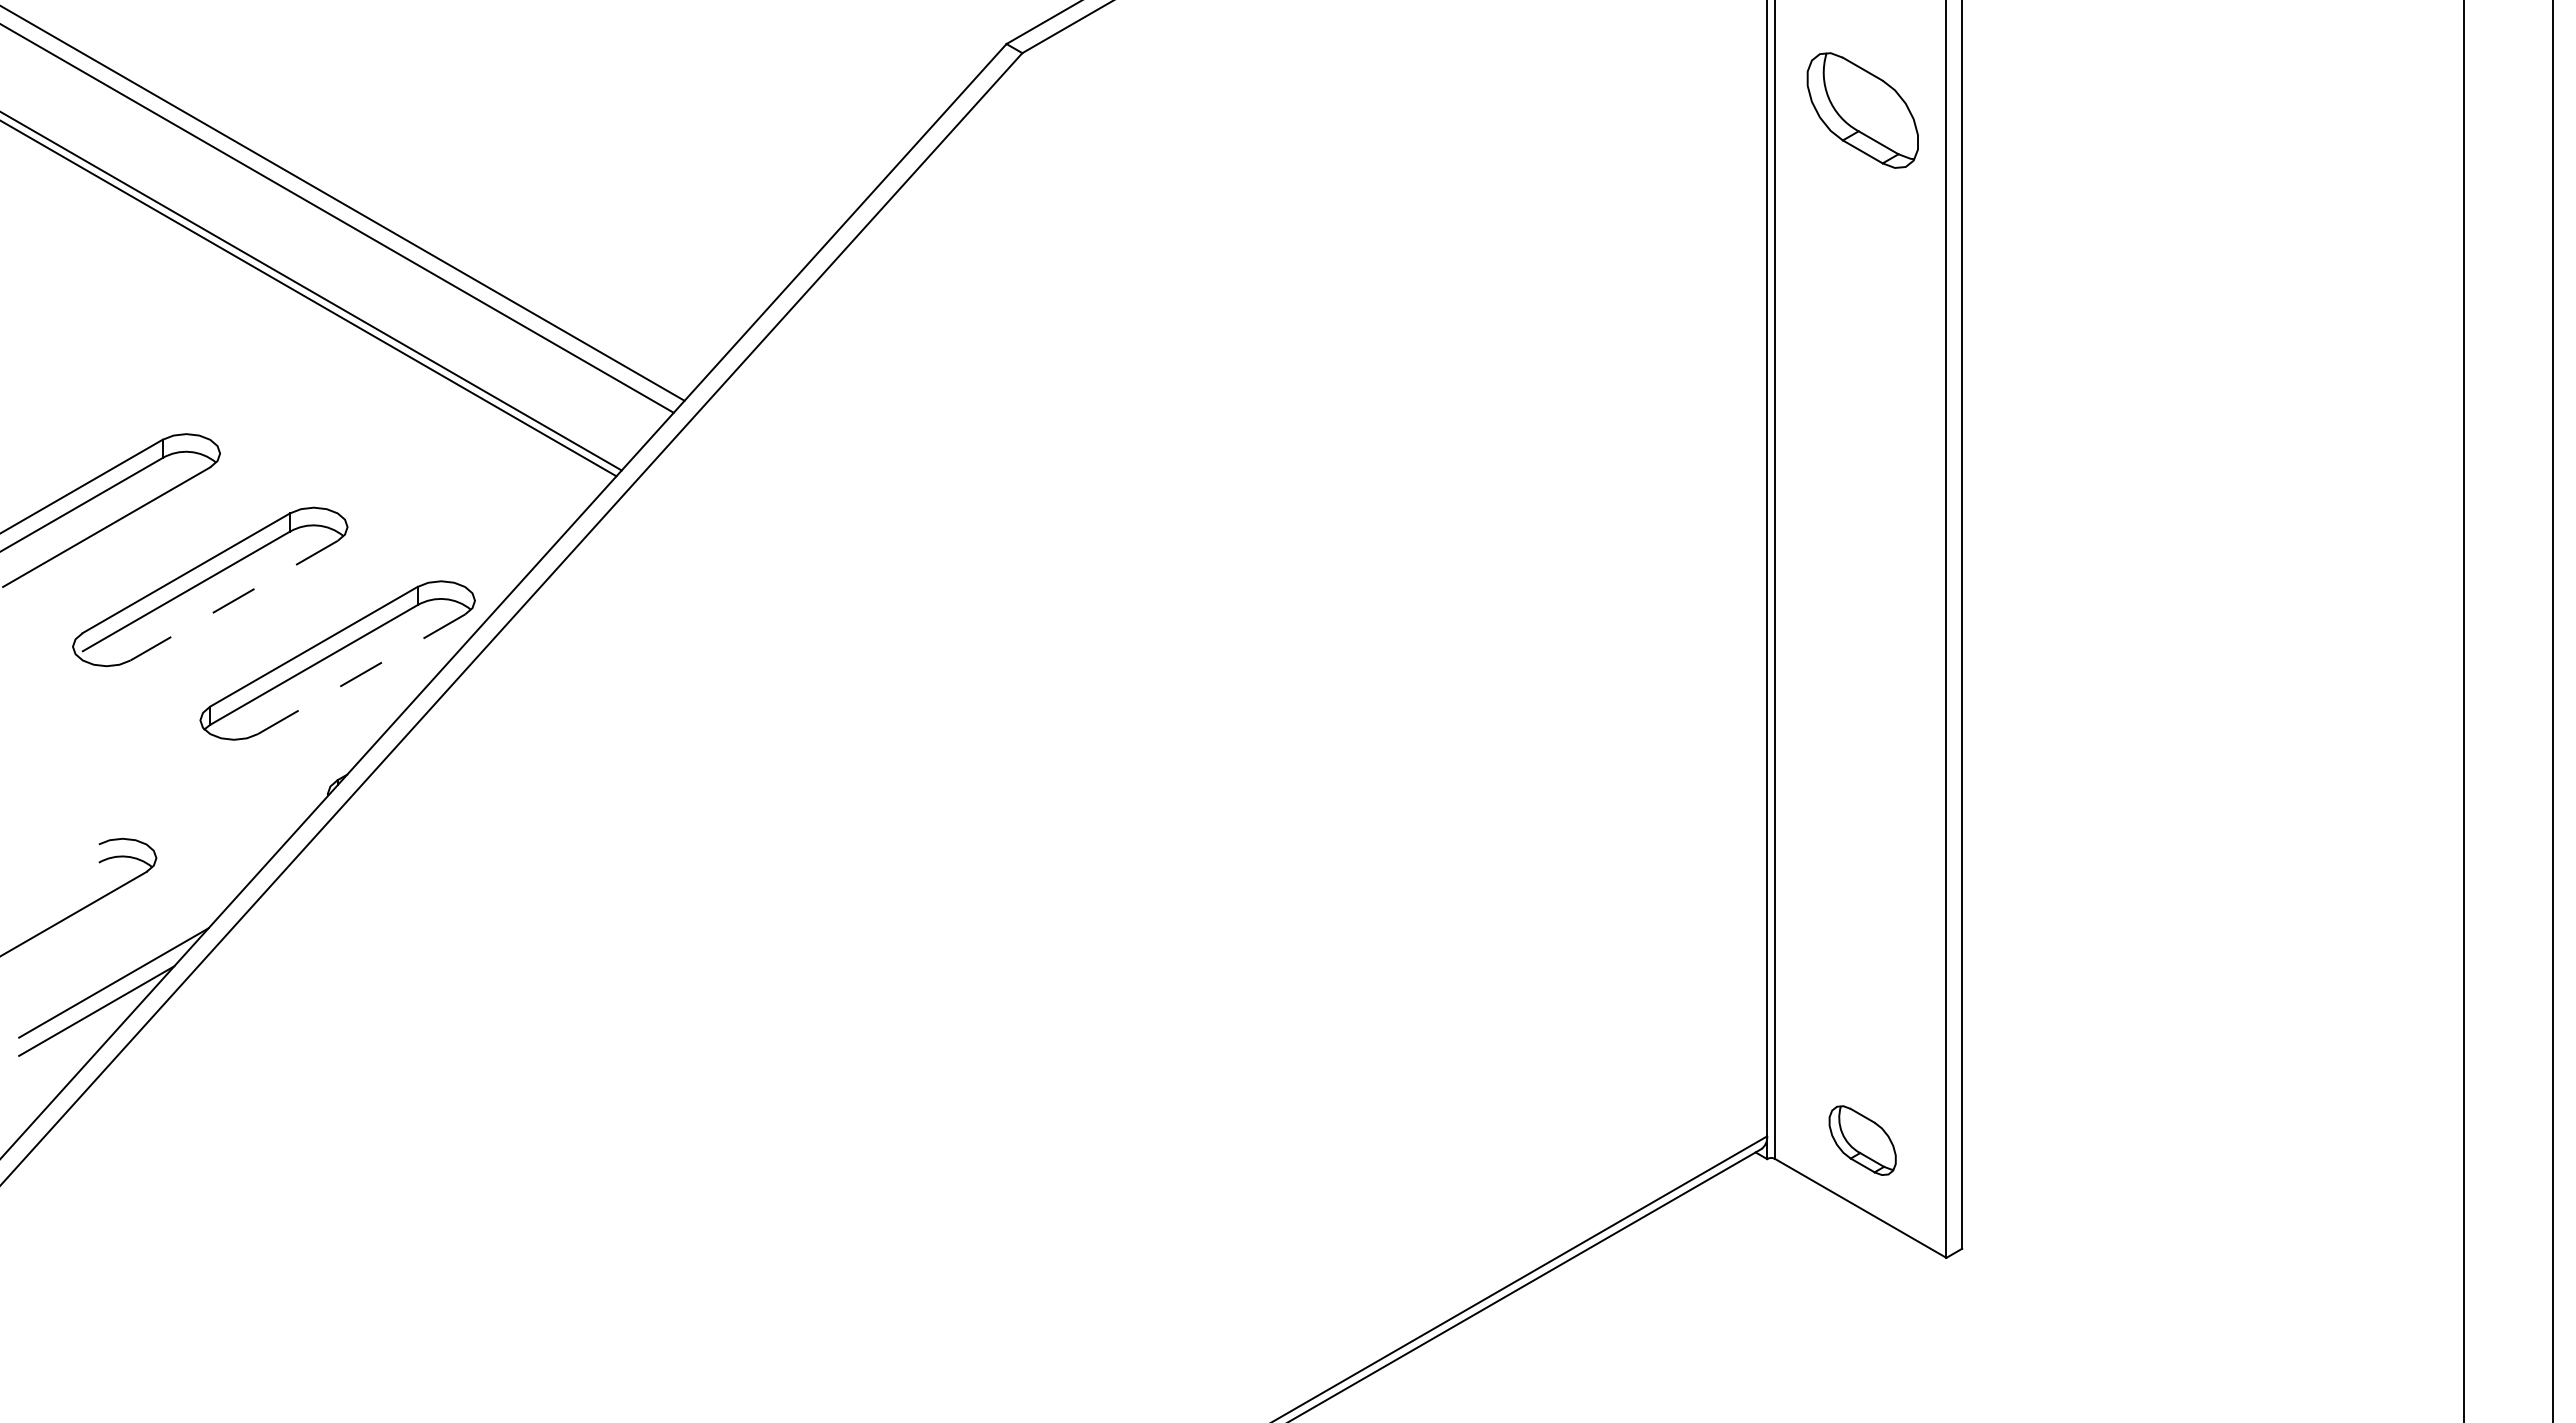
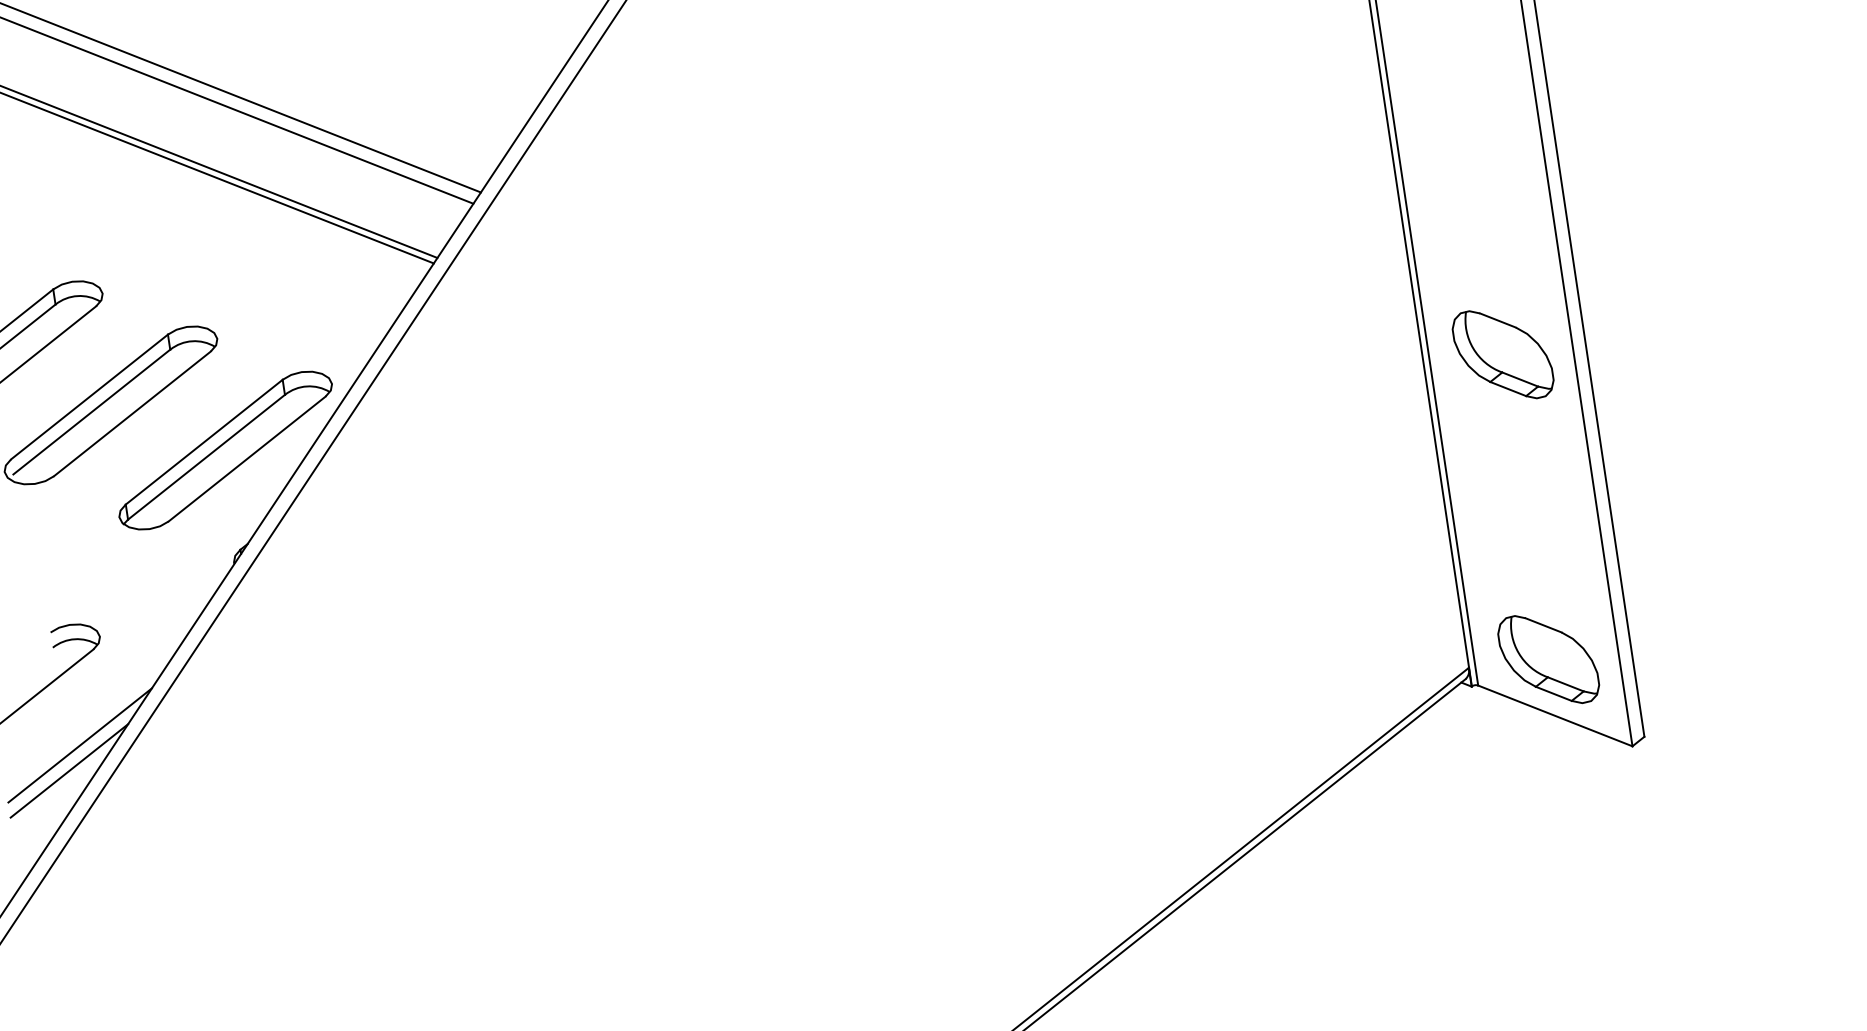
line: (234, 600) -> (132, 413), dashed -> solid
line: (361, 674) -> (247, 459), dashed -> solid
part: (1862, 772) -> (1502, 354), added
part: (1862, 1140) -> (1548, 659), size x1.67

